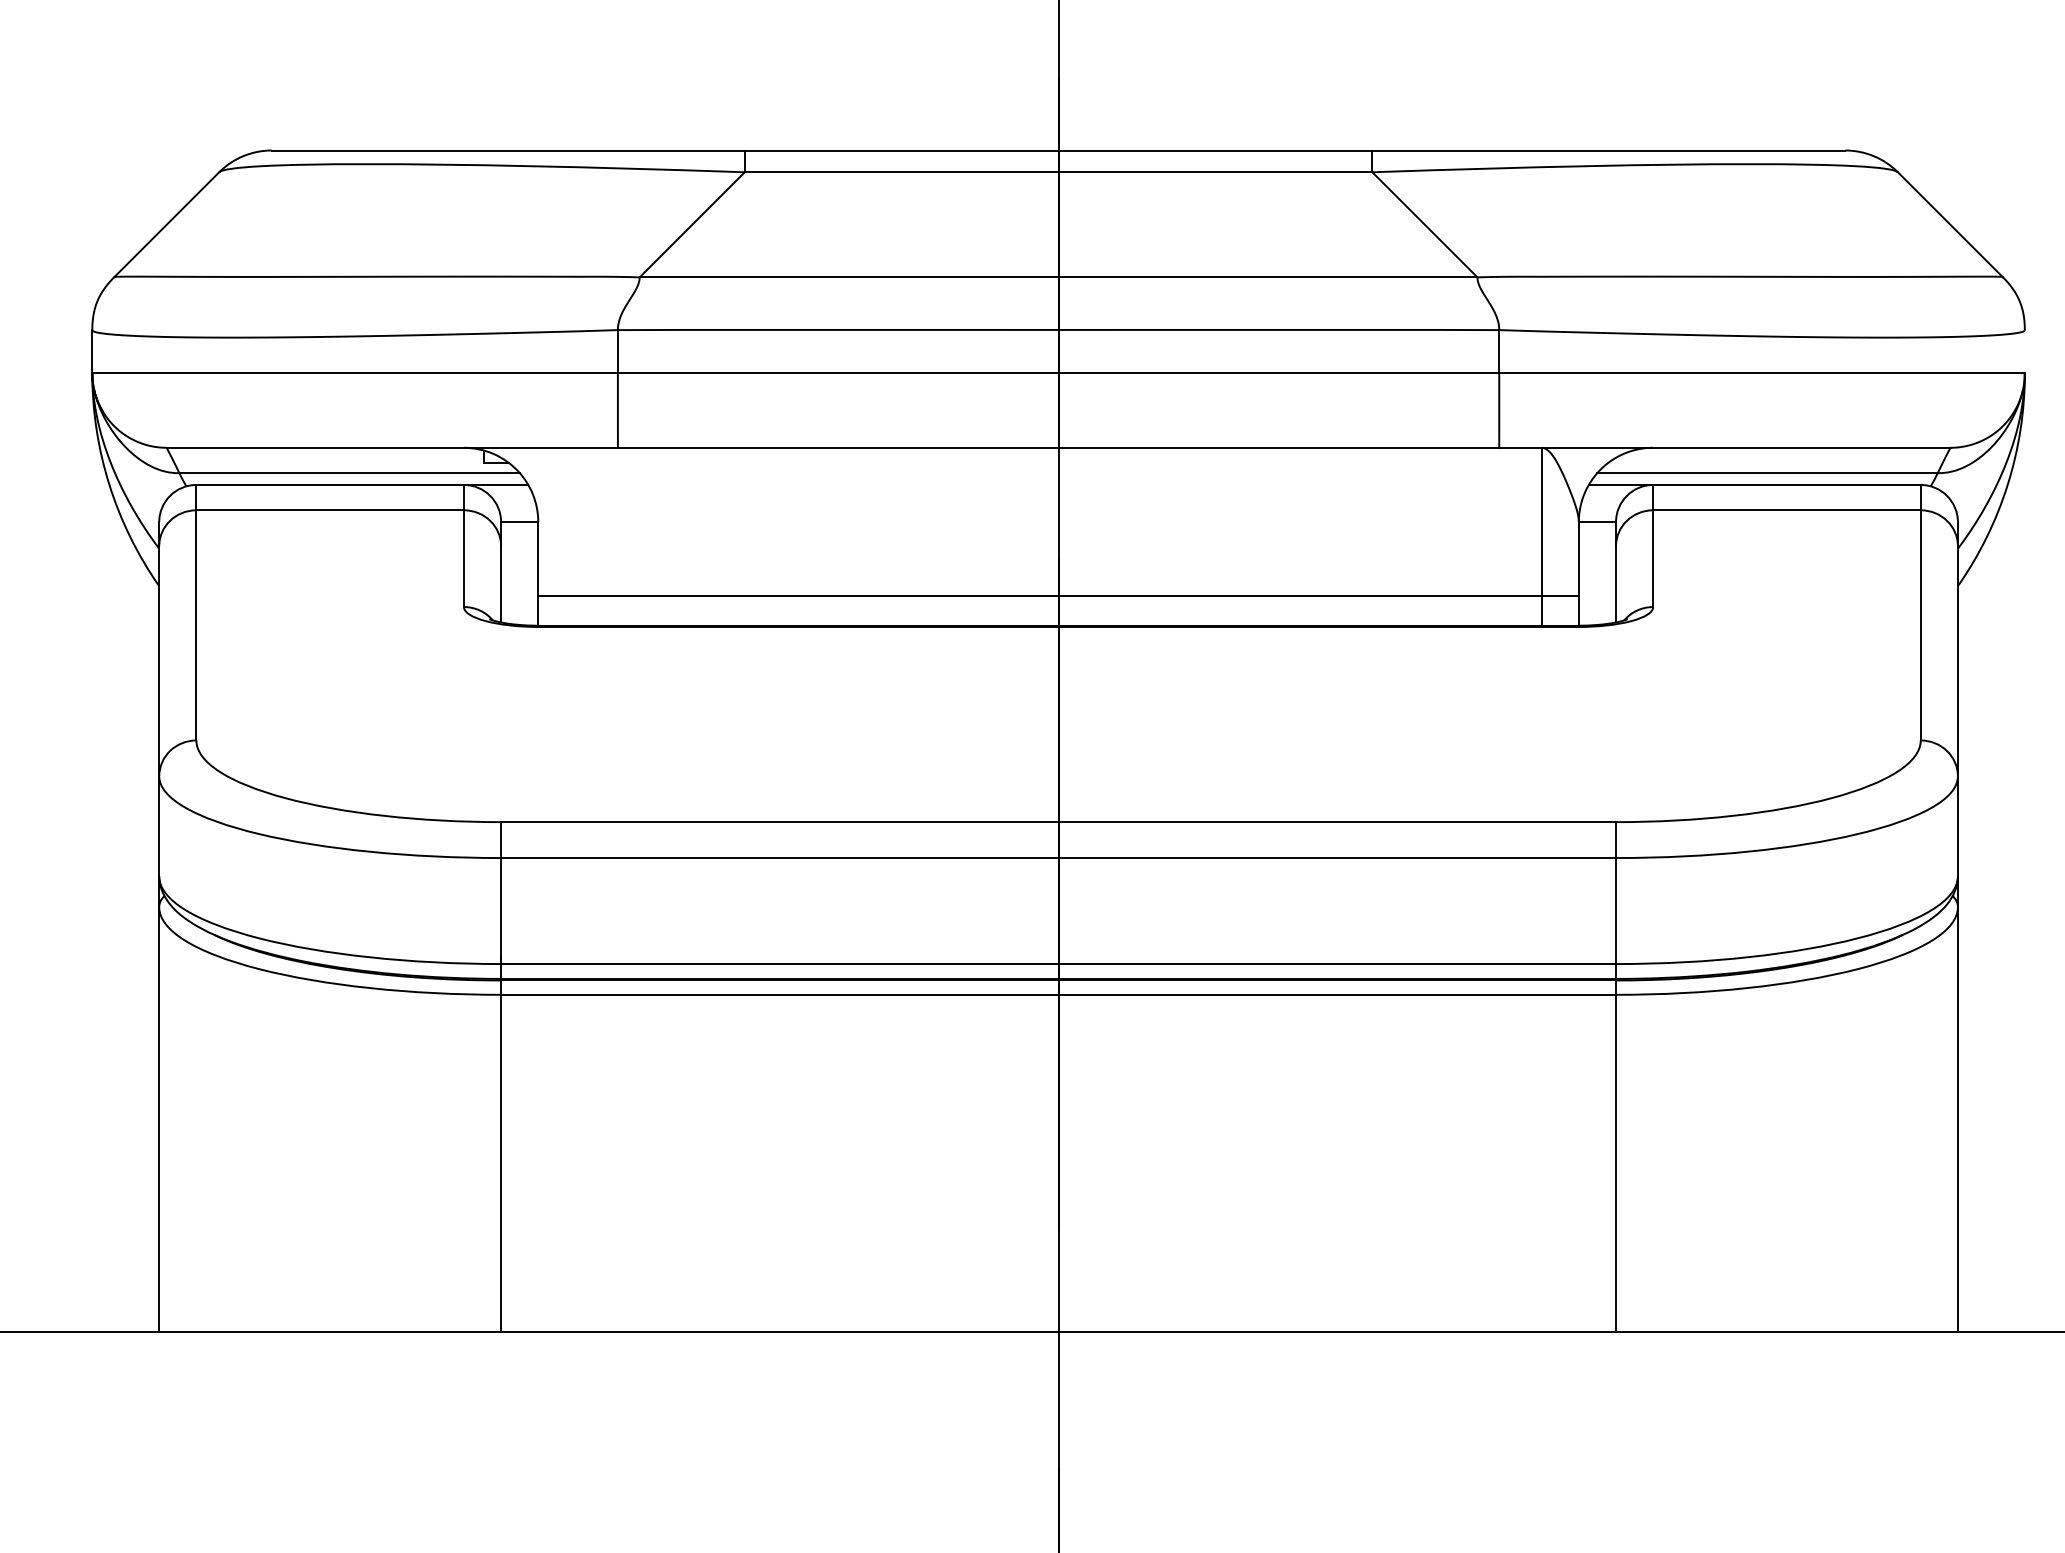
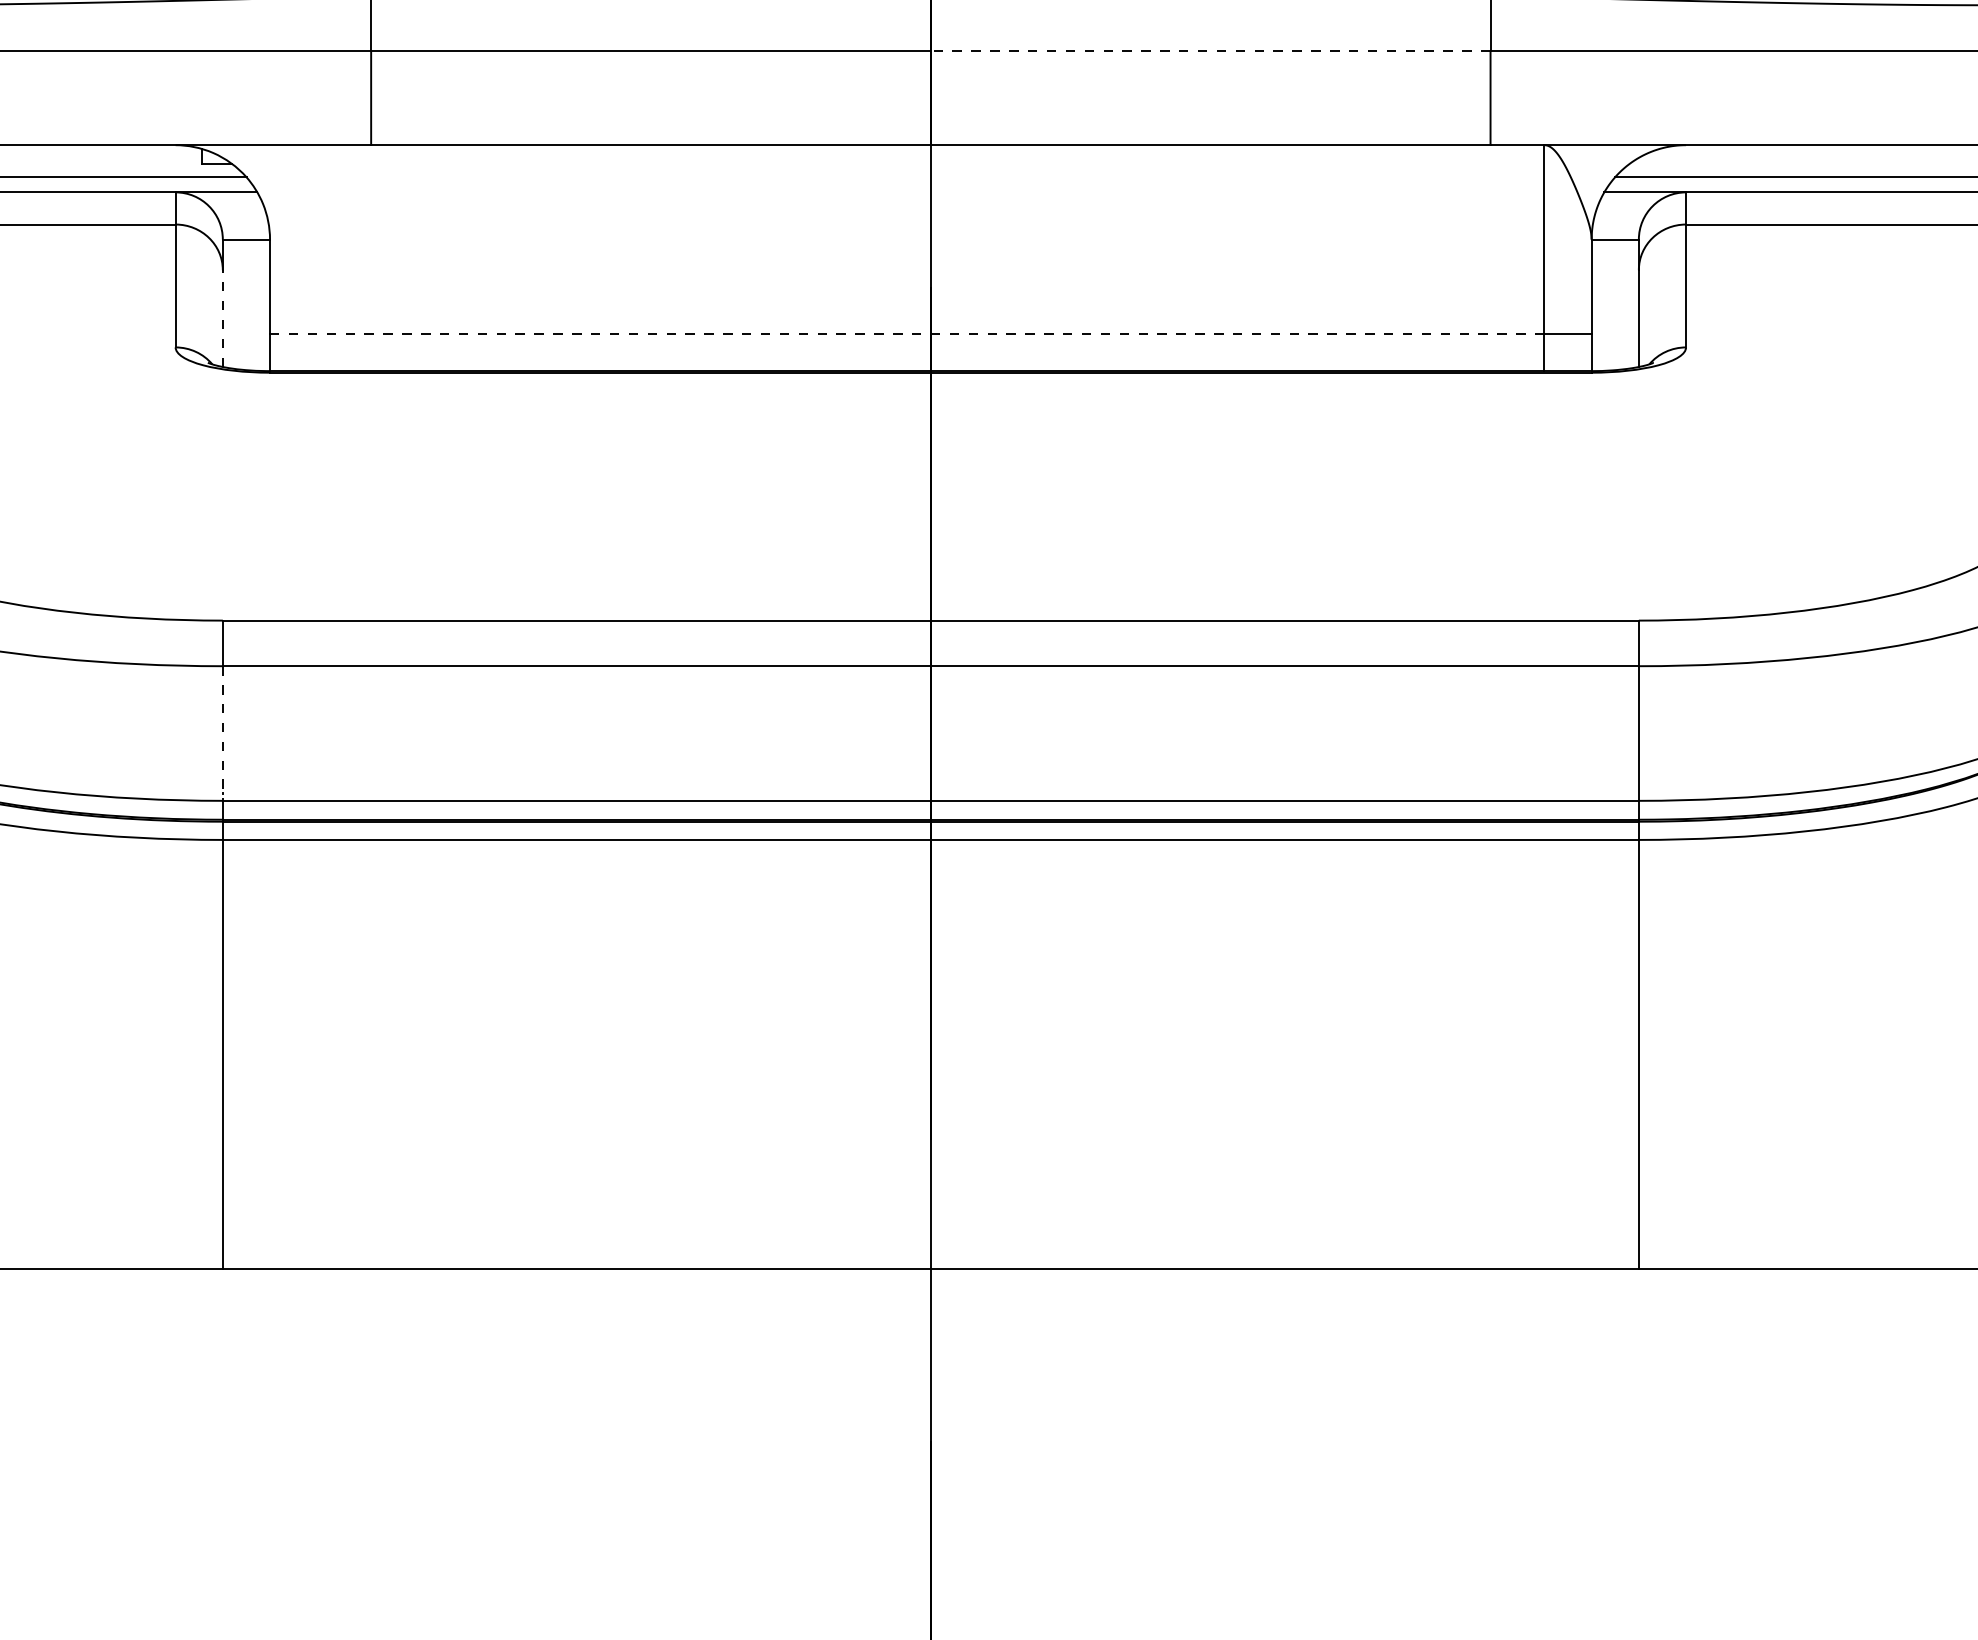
line: (1278, 373) -> (1210, 50), solid -> dashed
line: (501, 583) -> (223, 317), solid -> dashed
line: (1040, 596) -> (907, 334), solid -> dashed
line: (501, 911) -> (223, 734), solid -> dashed

